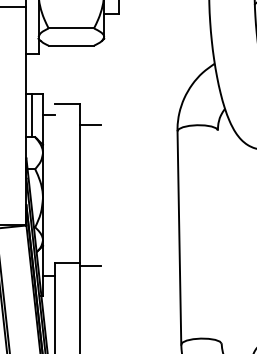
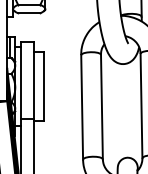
line: (55, 182) -> (21, 80), added
line: (100, 195) -> (43, 86), added
line: (218, 236) -> (101, 106), added

